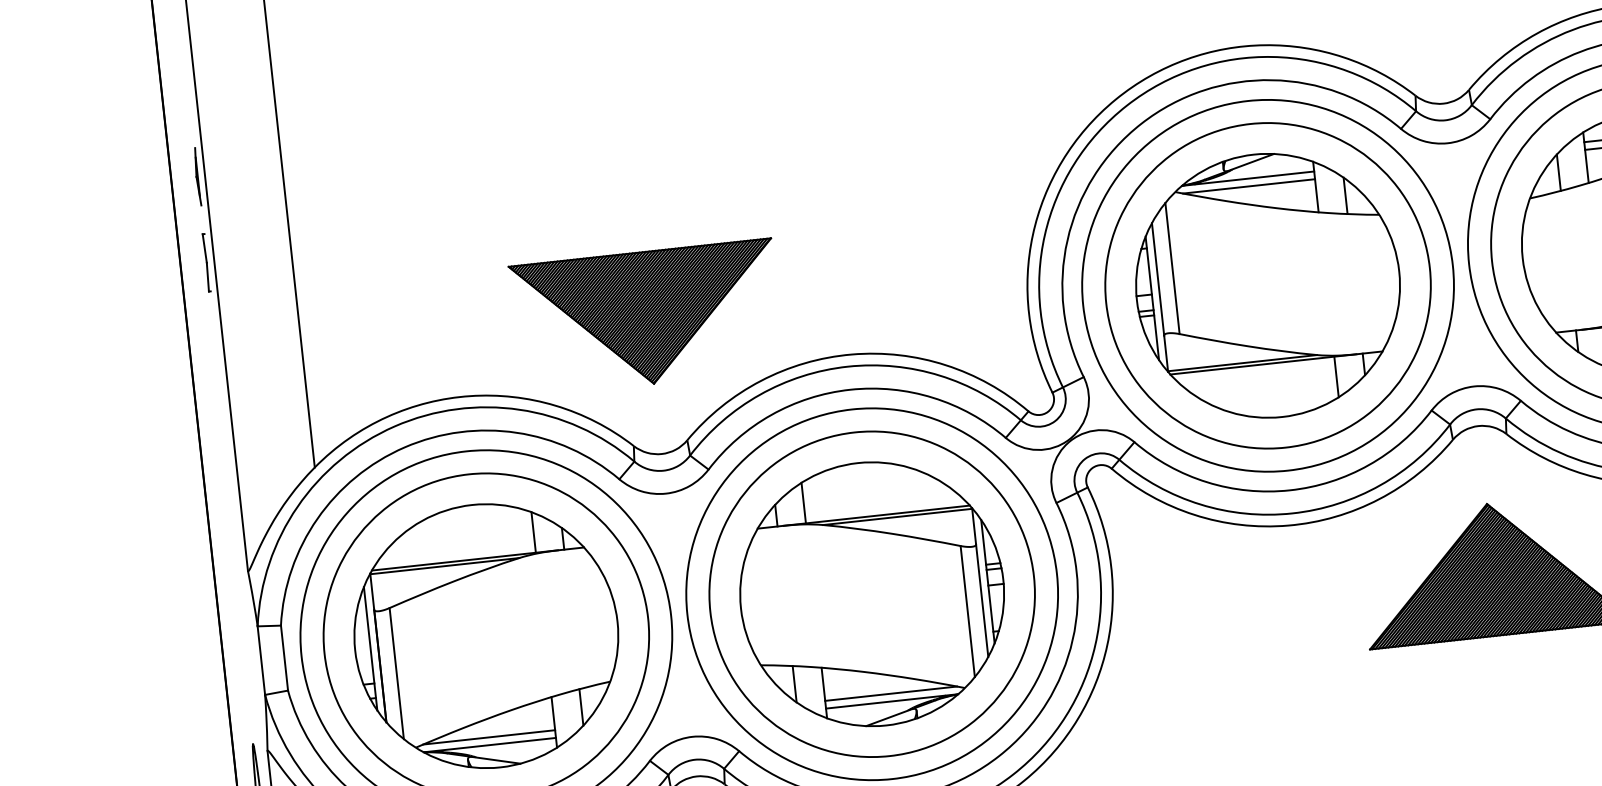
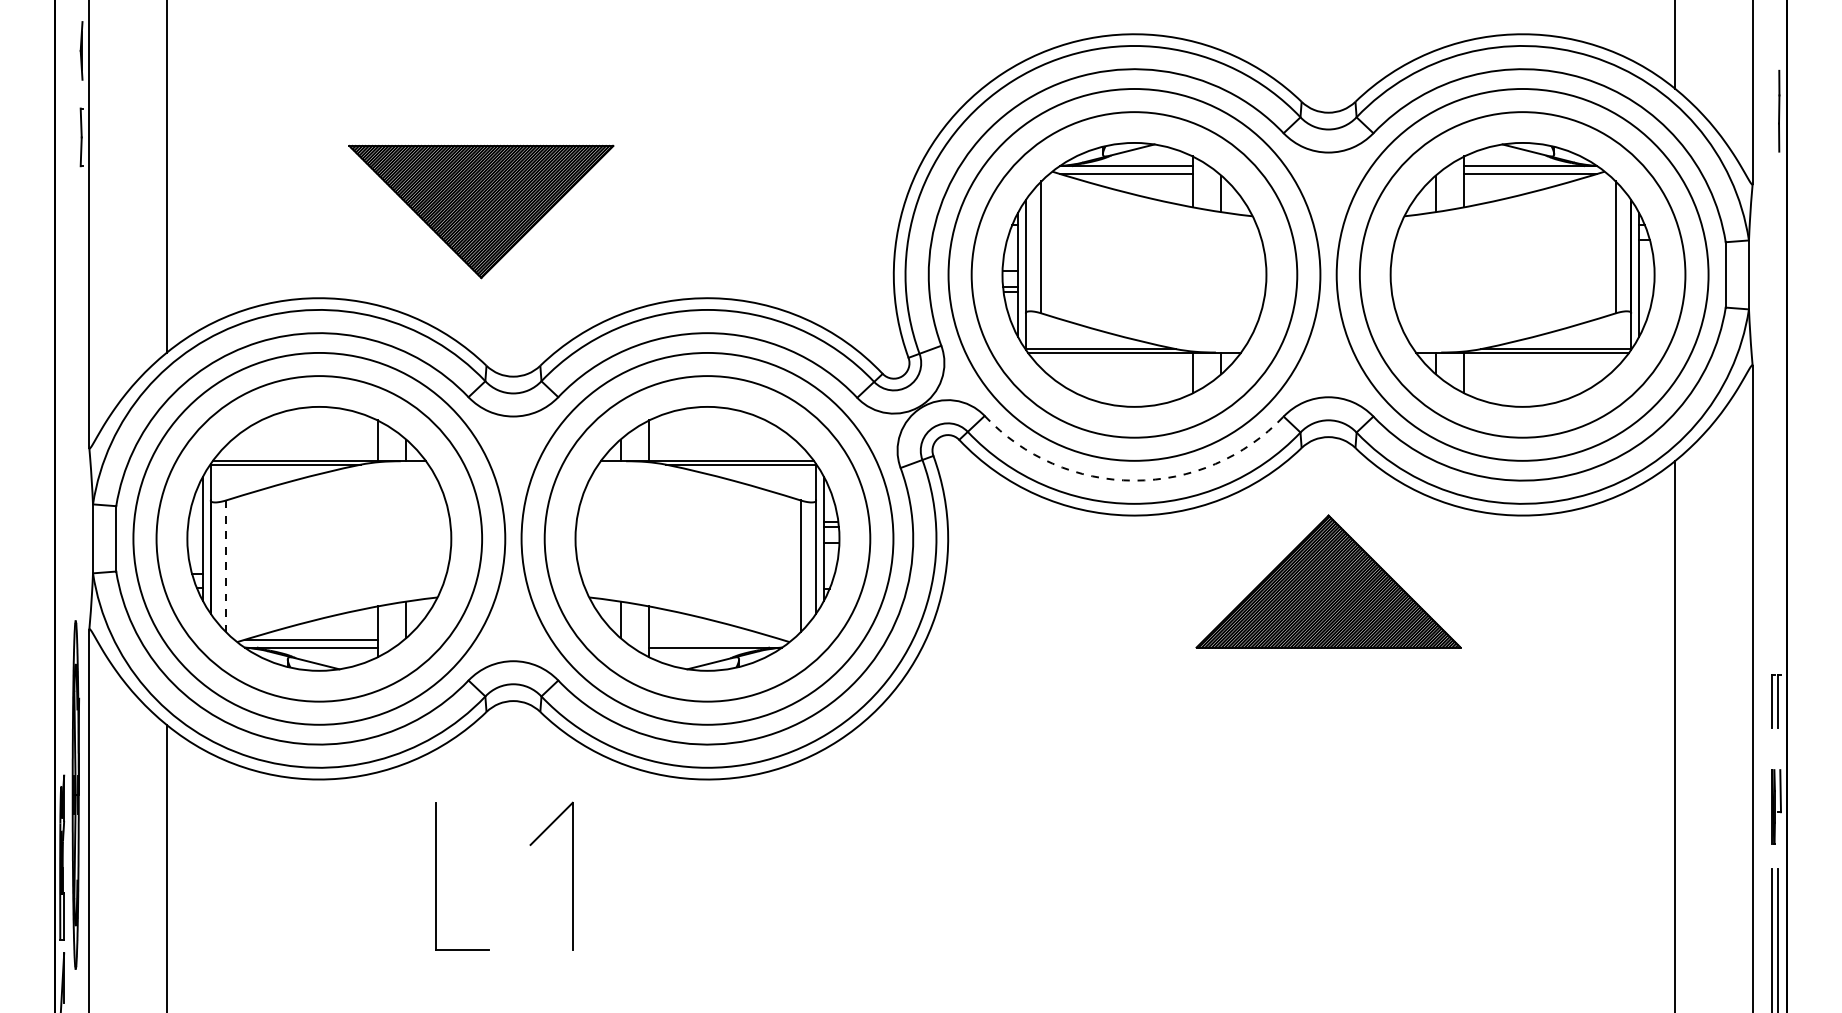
part: (647, 317) -> (481, 211), moved
arc: (1290, 490) -> (1134, 480), solid -> dashed
line: (397, 673) -> (226, 566), solid -> dashed
line: (890, 693) -> (715, 639), removed

